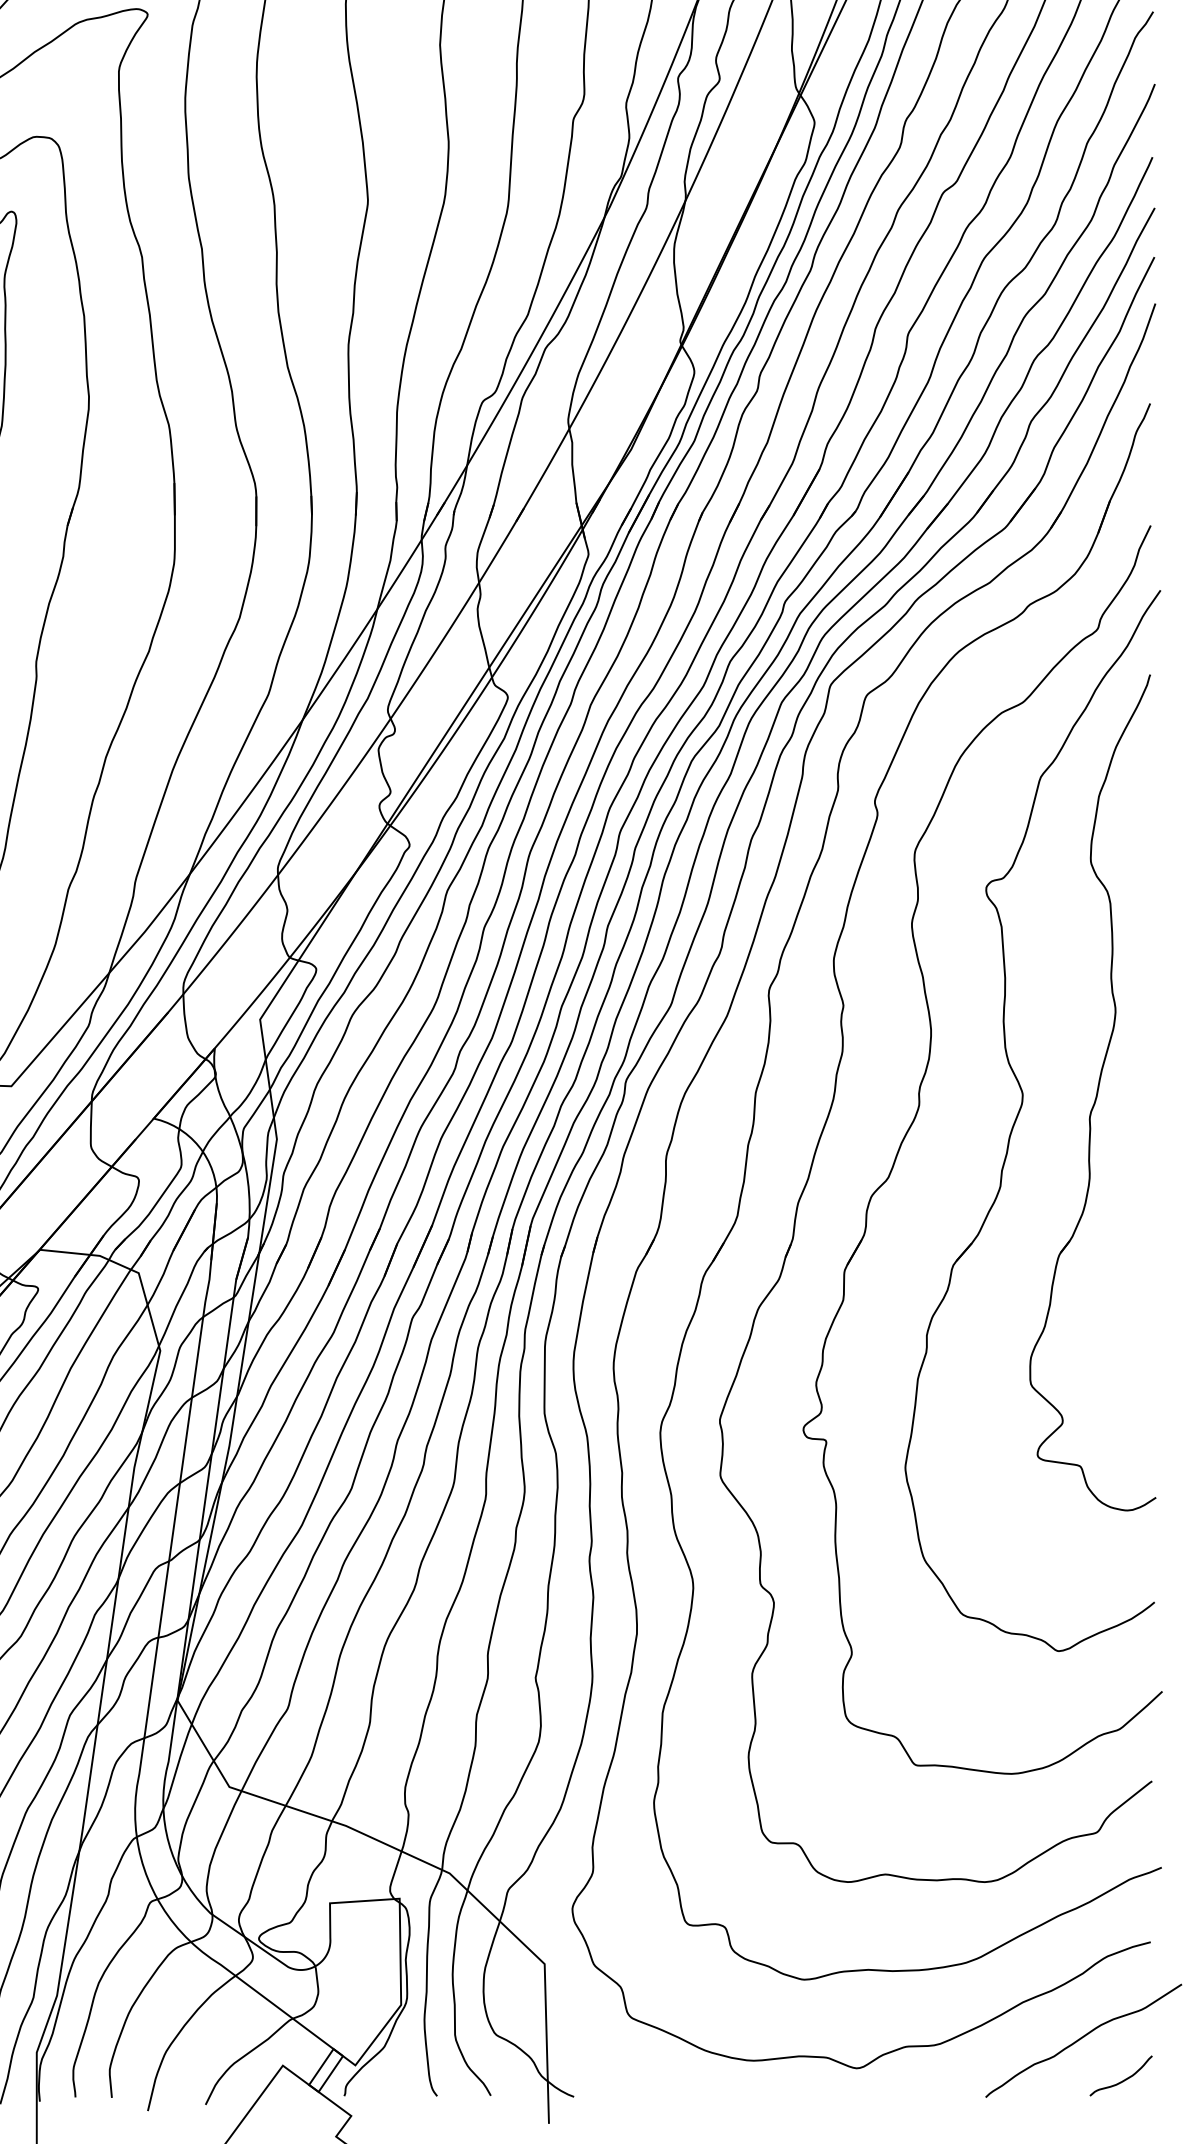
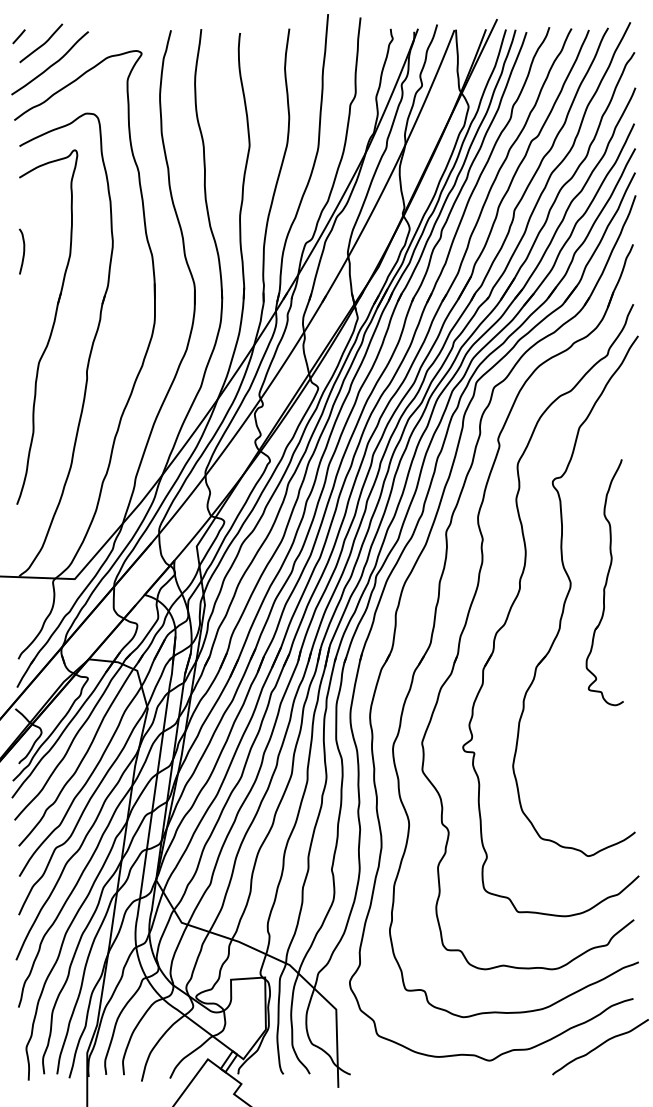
part: (1091, 1093) -> (604, 582), size x0.6
curve: (1120, 2080) -> (618, 1066), removed

